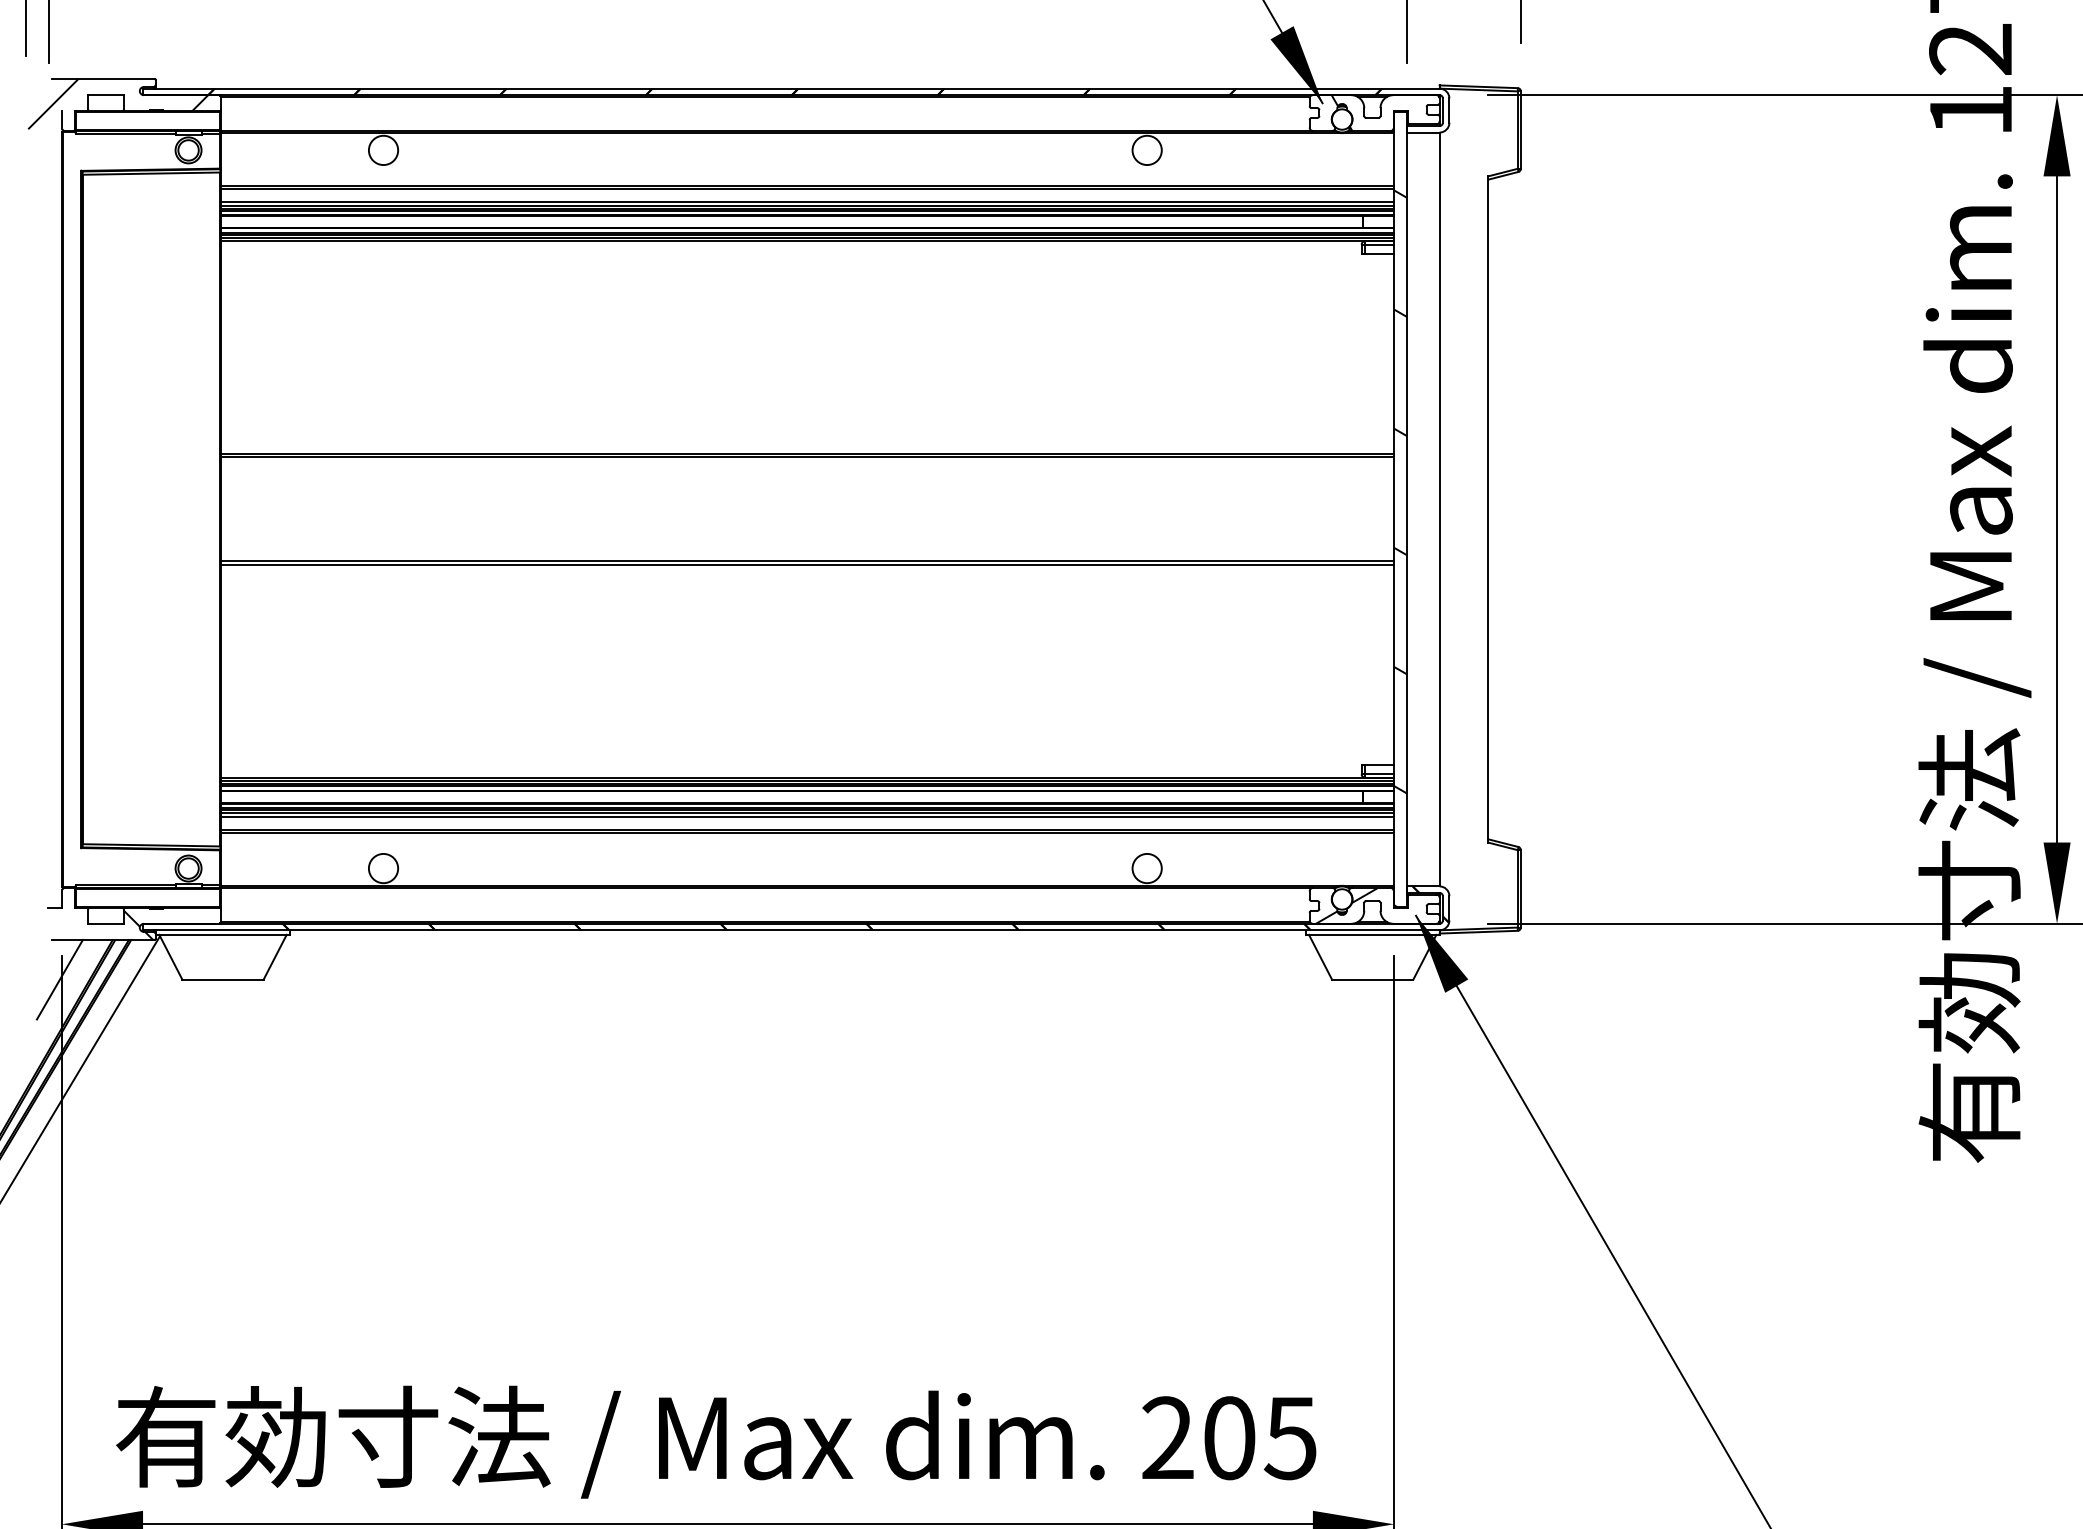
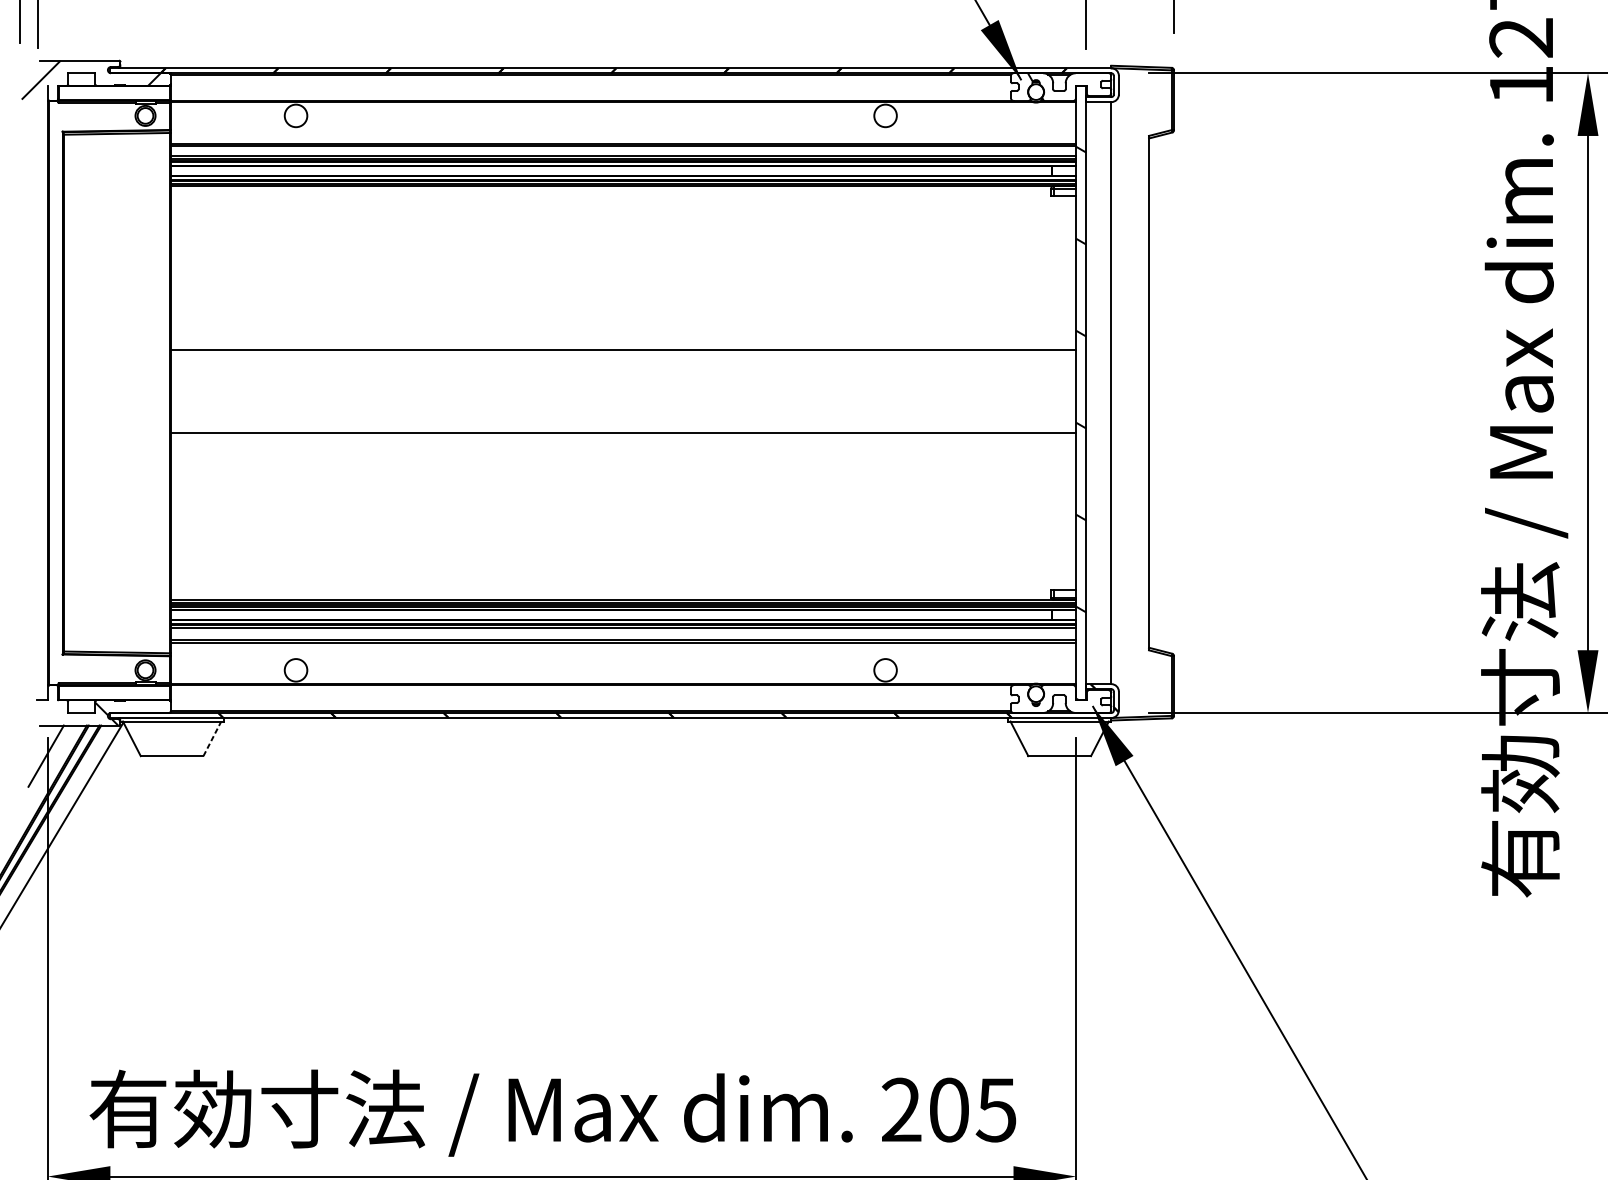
line: (807, 457) -> (623, 352), removed
line: (807, 564) -> (623, 435), removed
line: (807, 816) -> (623, 630), removed
hatch: (1346, 905) -> (1039, 698), removed
line: (275, 956) -> (212, 738), solid -> dashed

